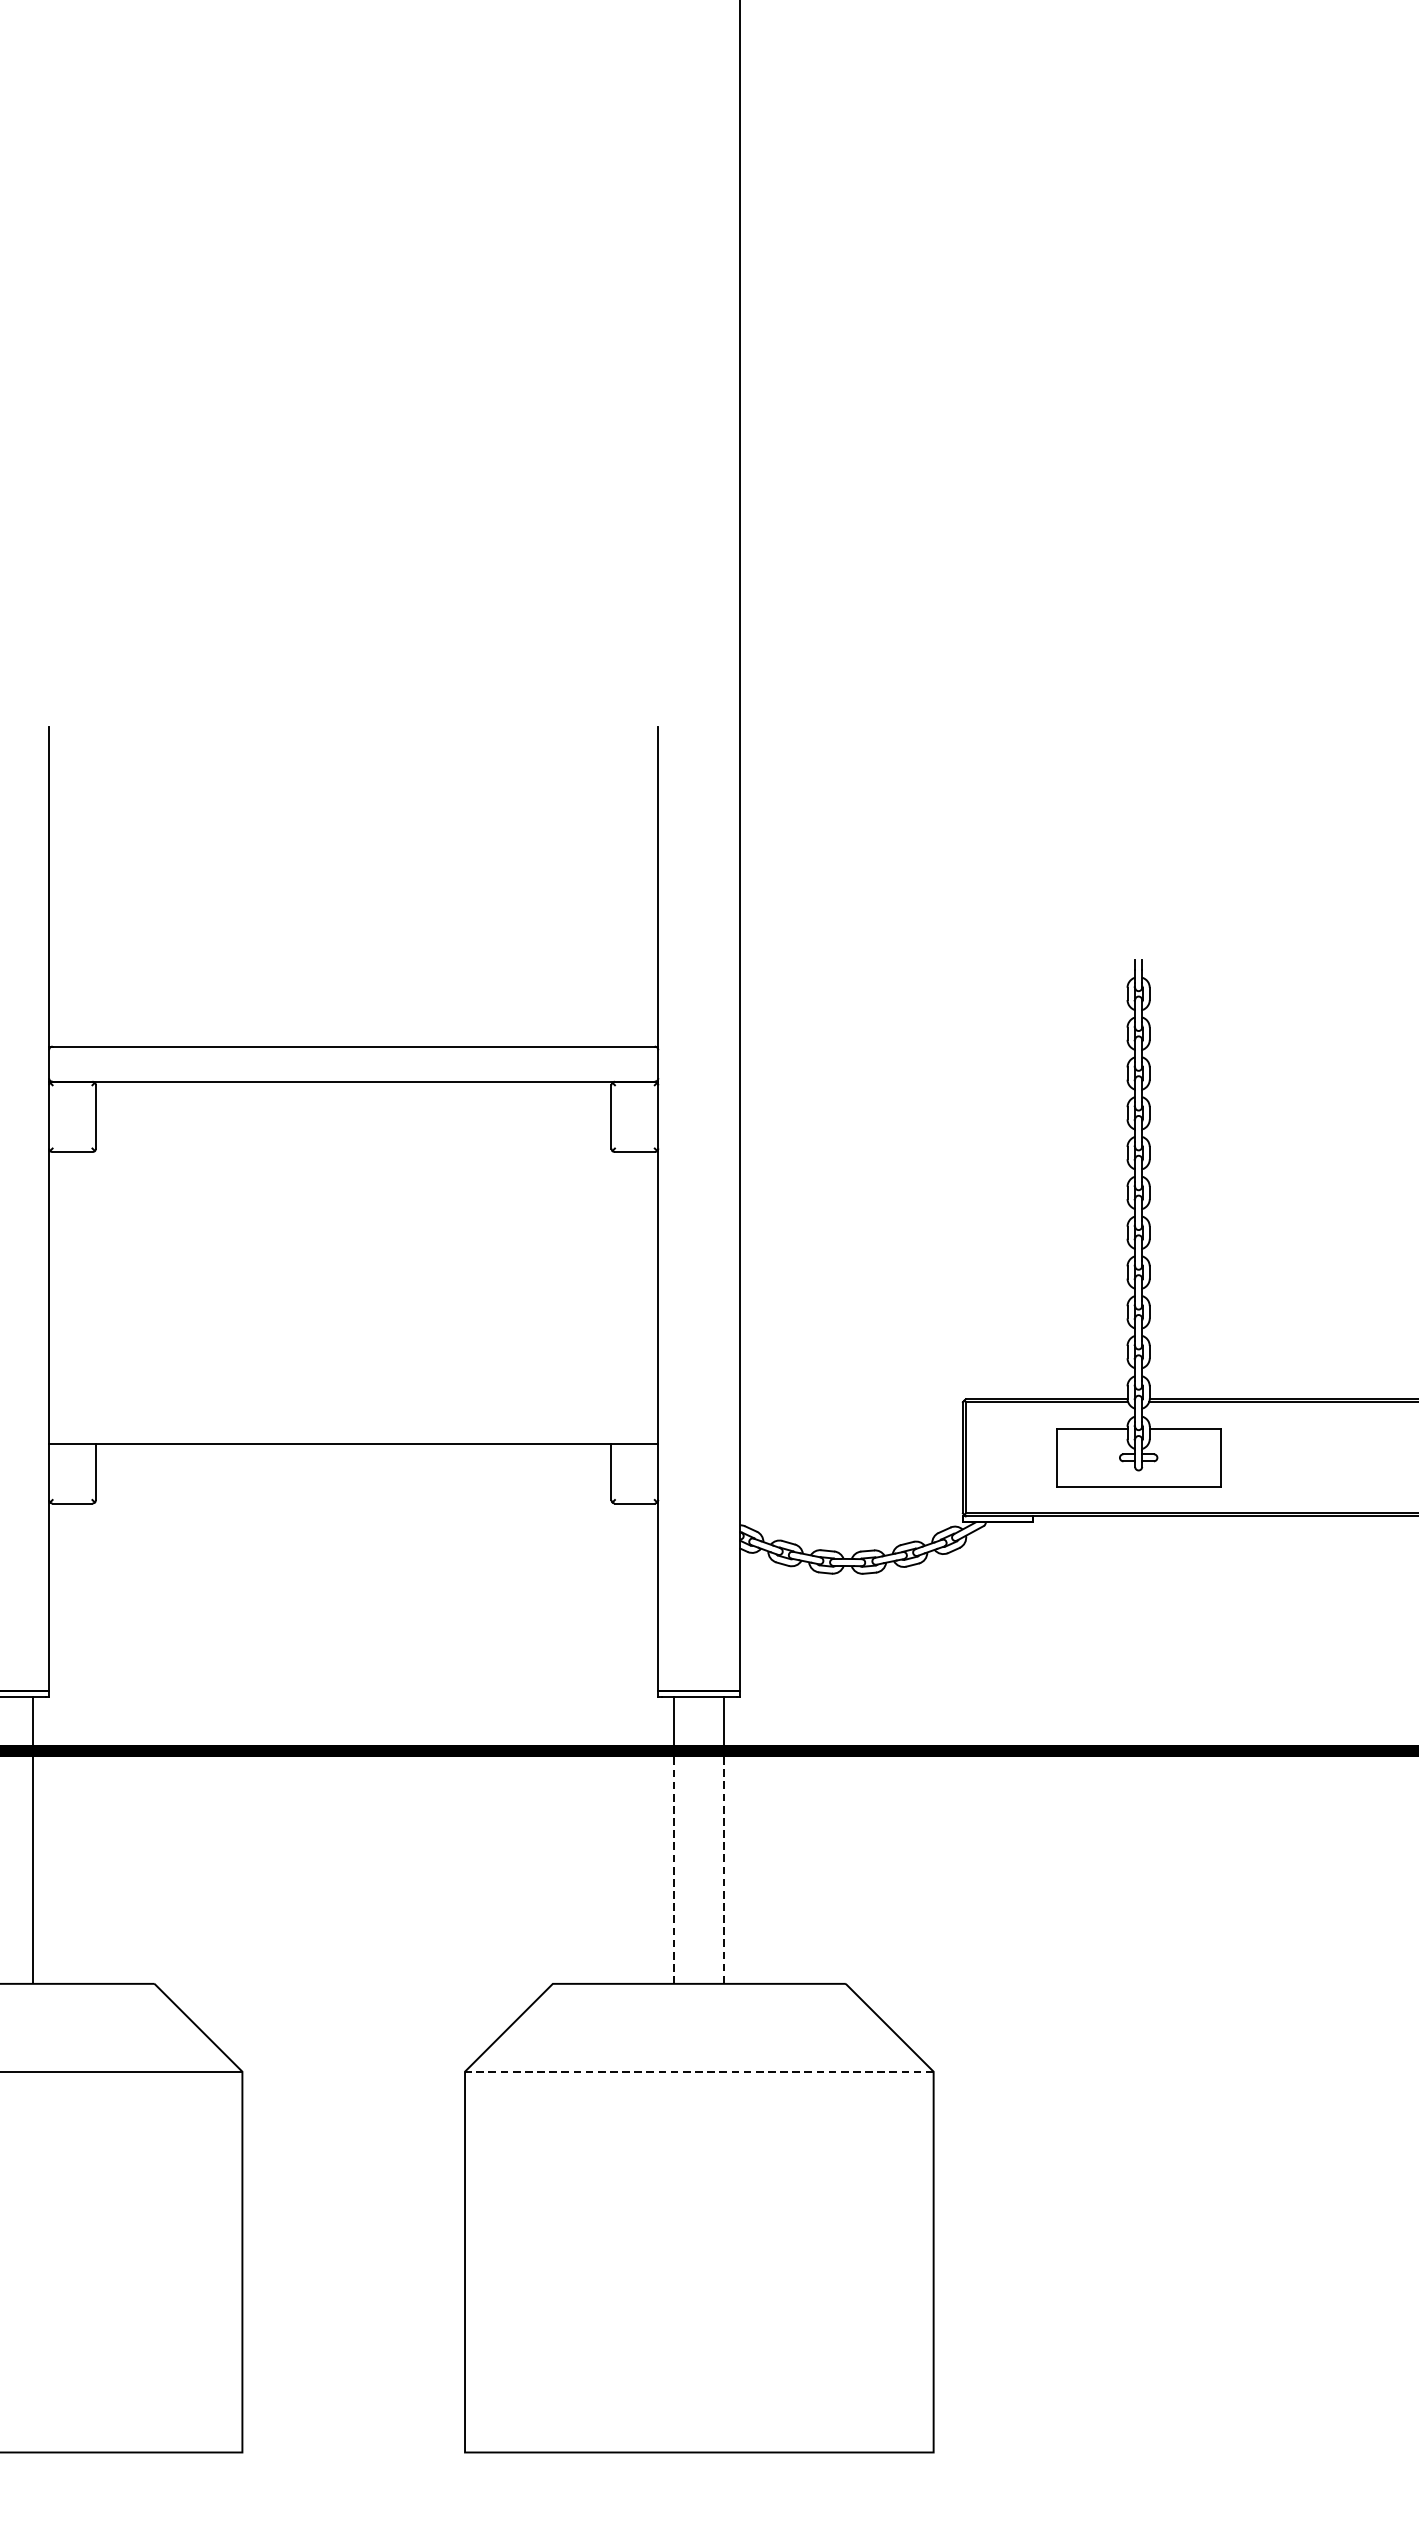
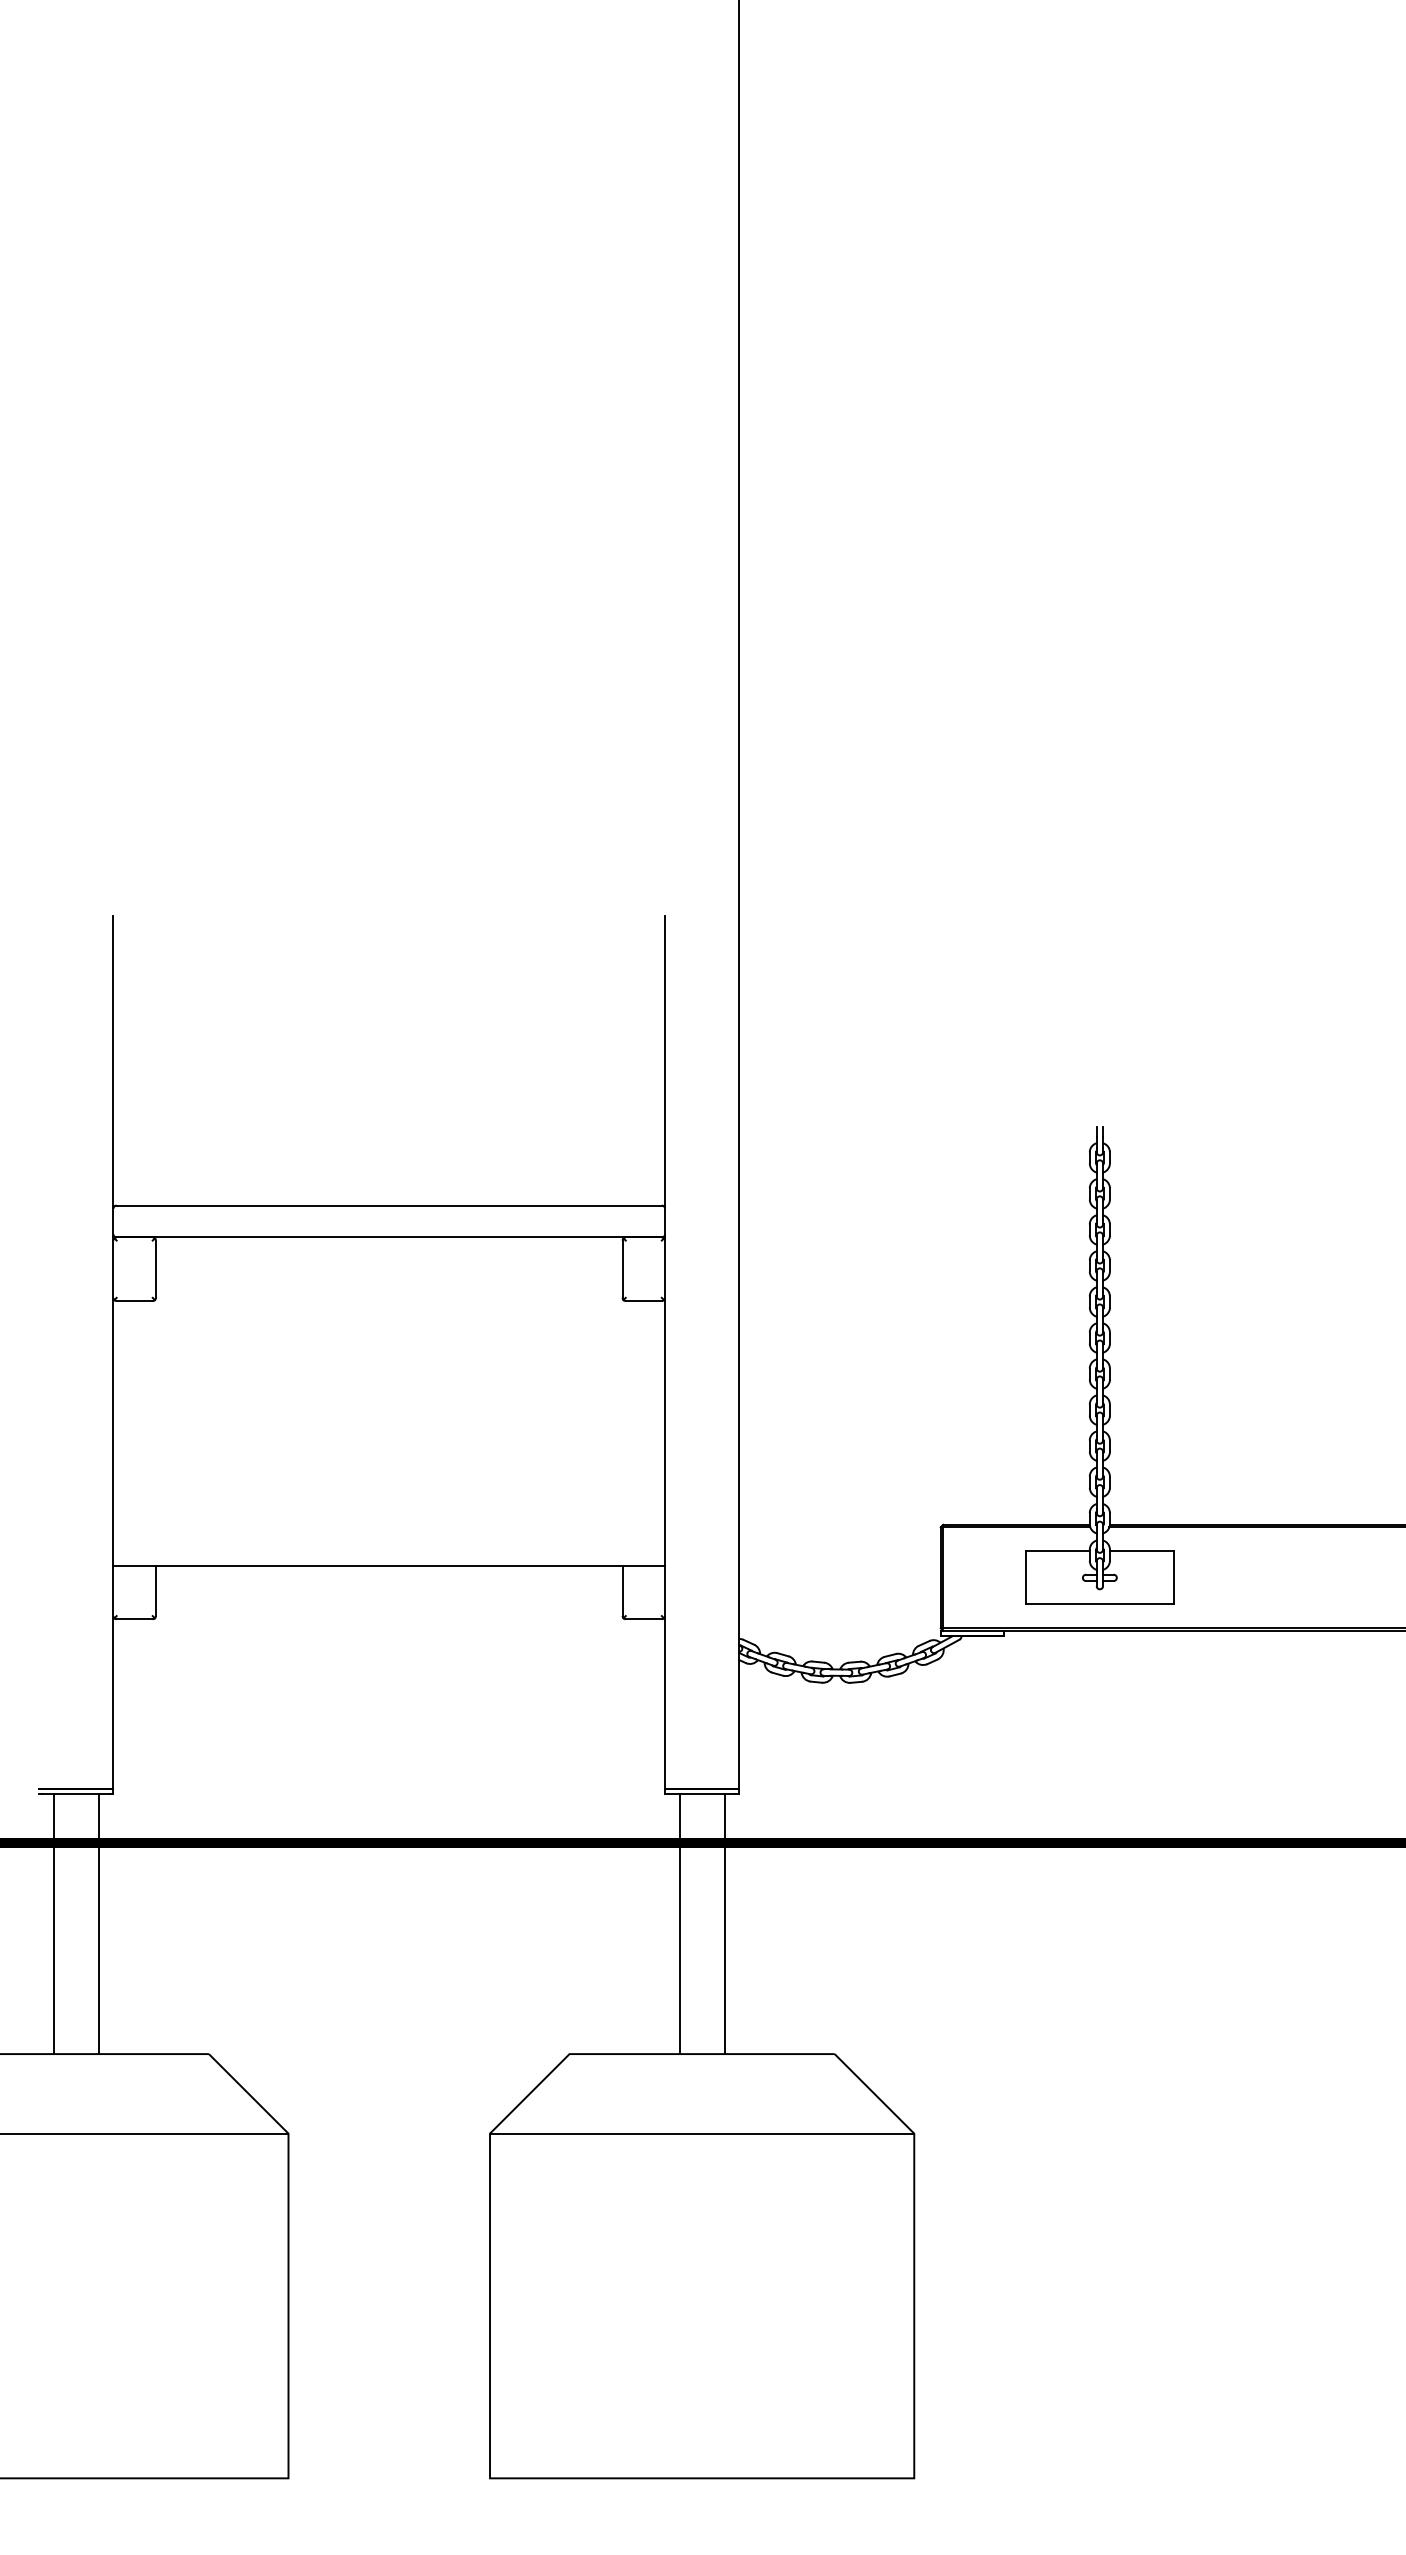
line: (699, 1749) -> (702, 1841), dashed -> solid
line: (698, 2071) -> (701, 2133), dashed -> solid

